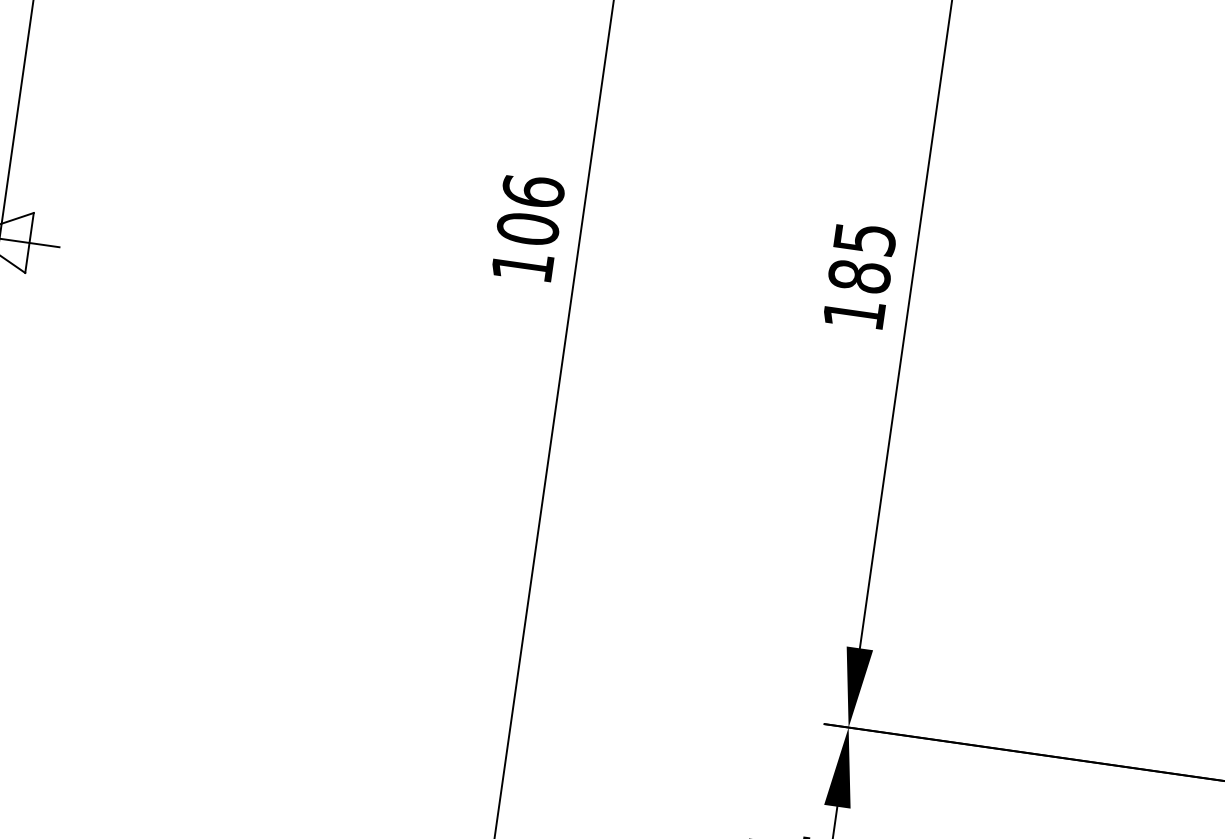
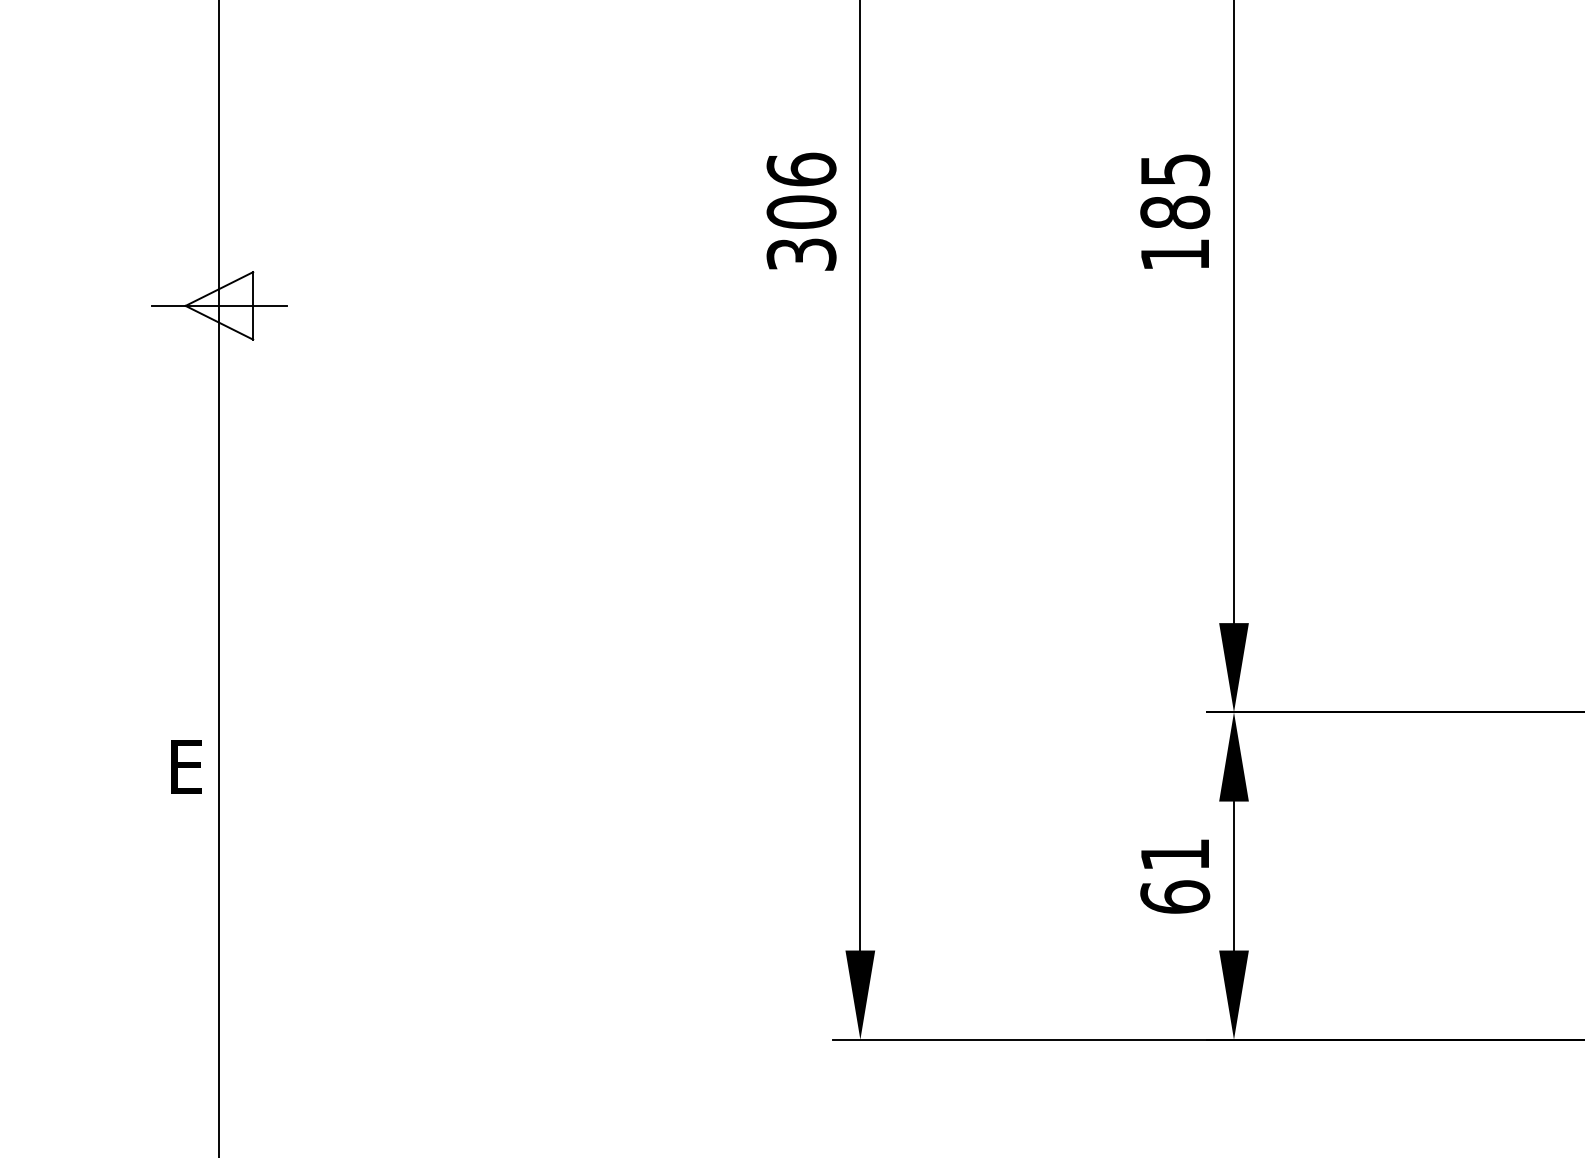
text: (522, 266) -> (801, 254), 106 -> 306

